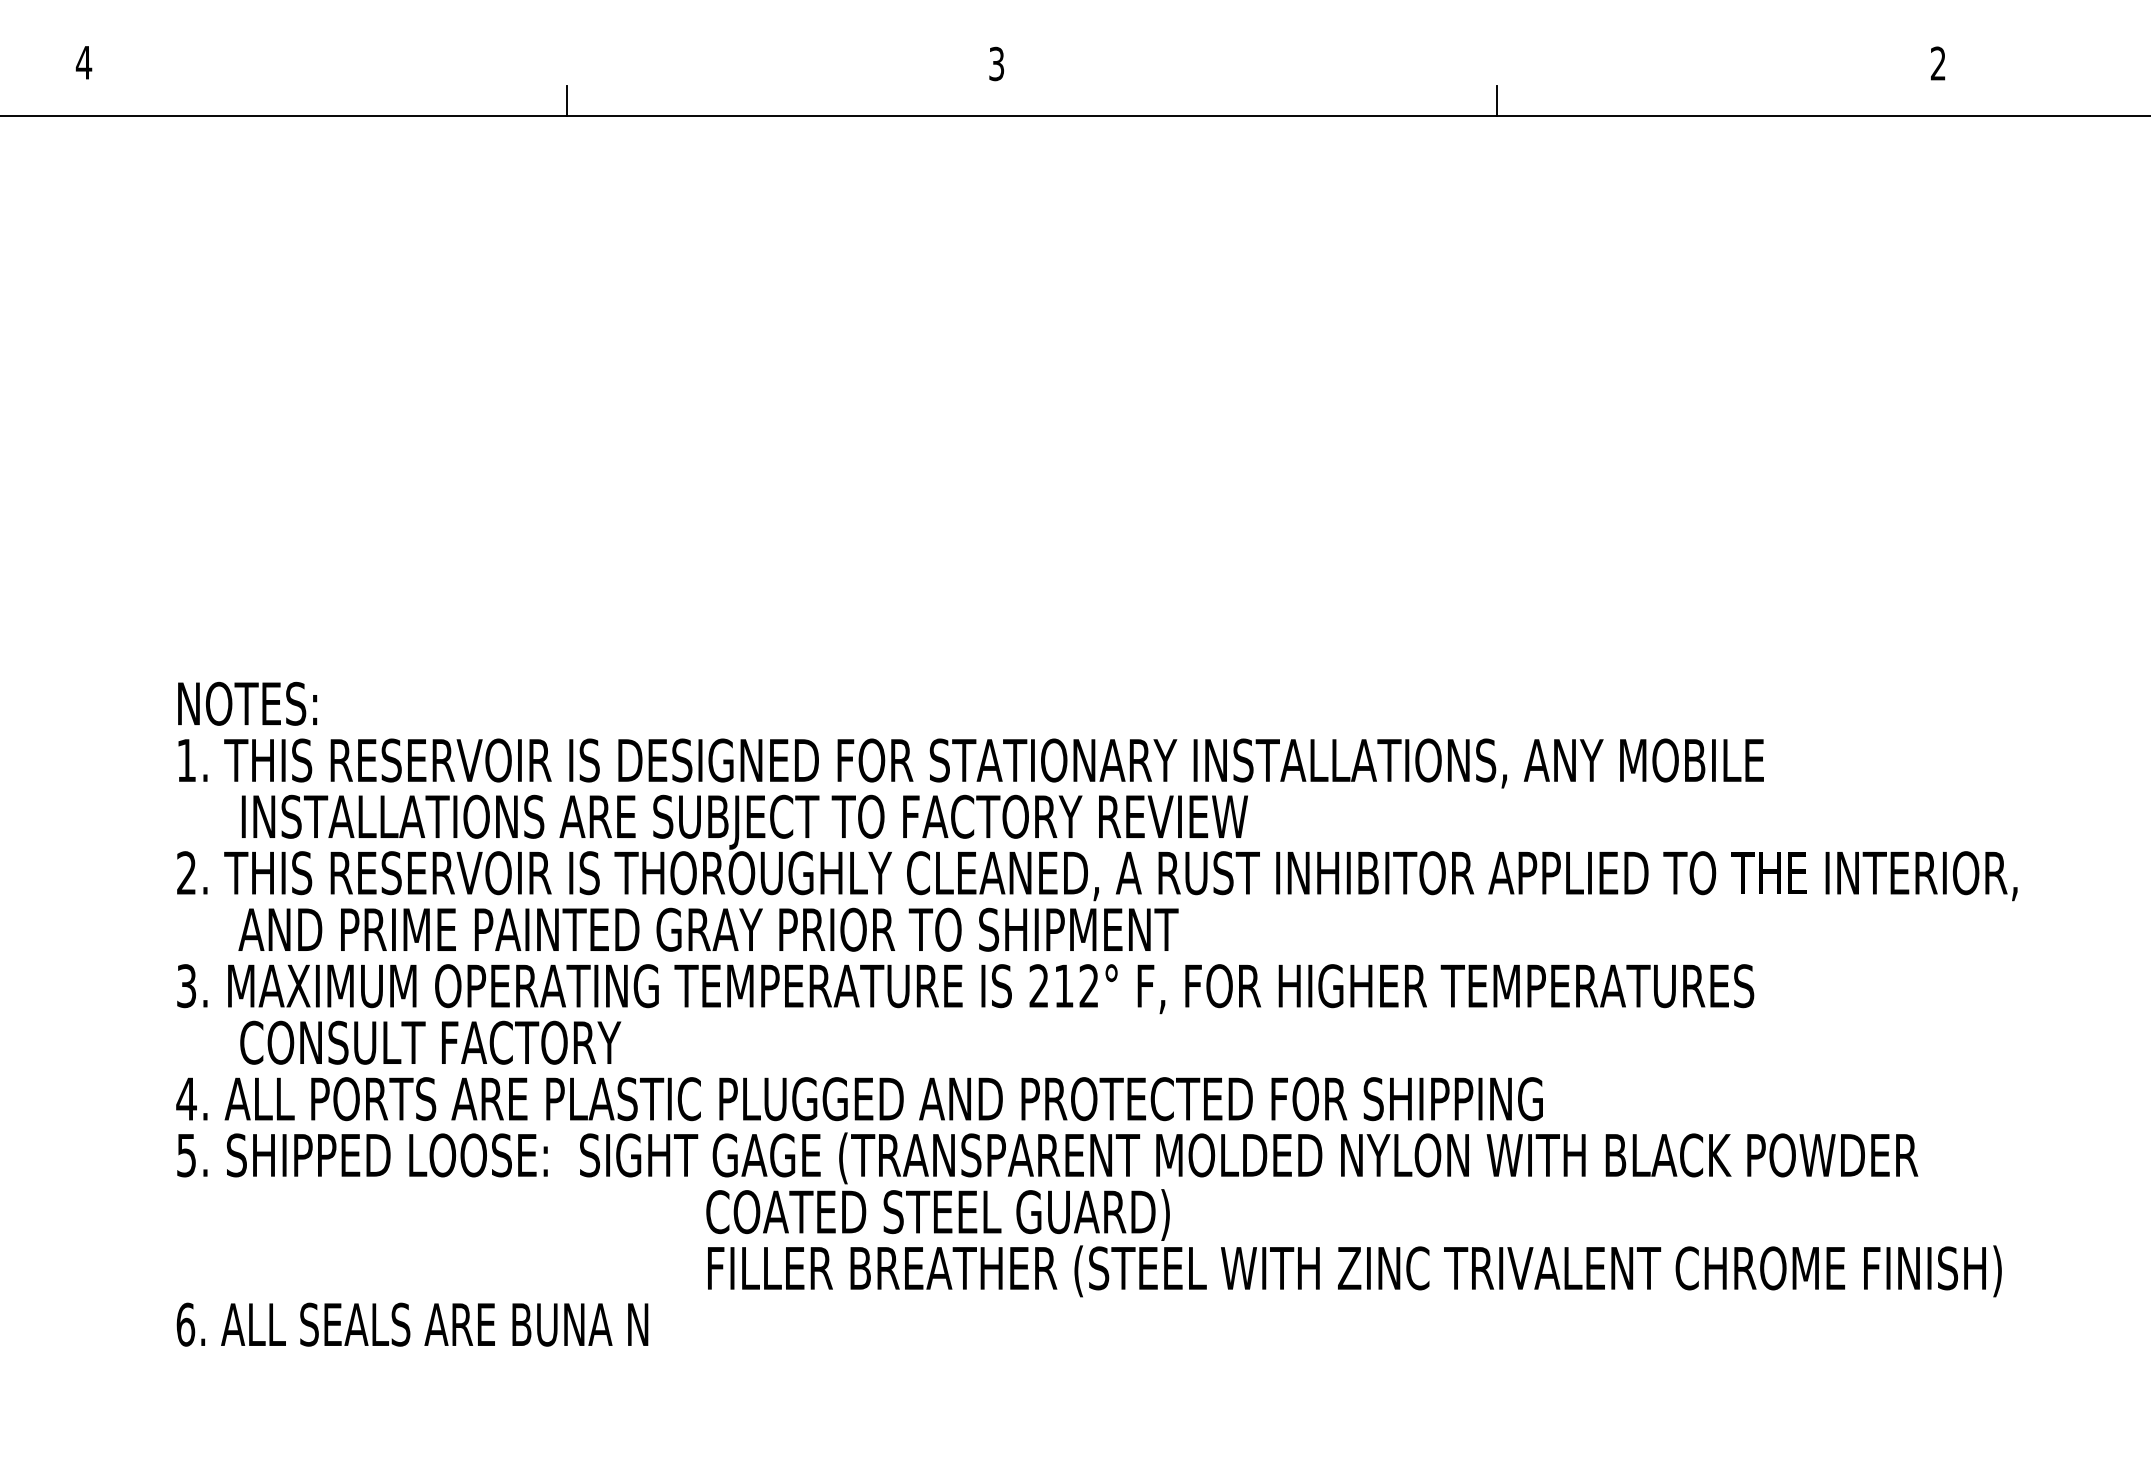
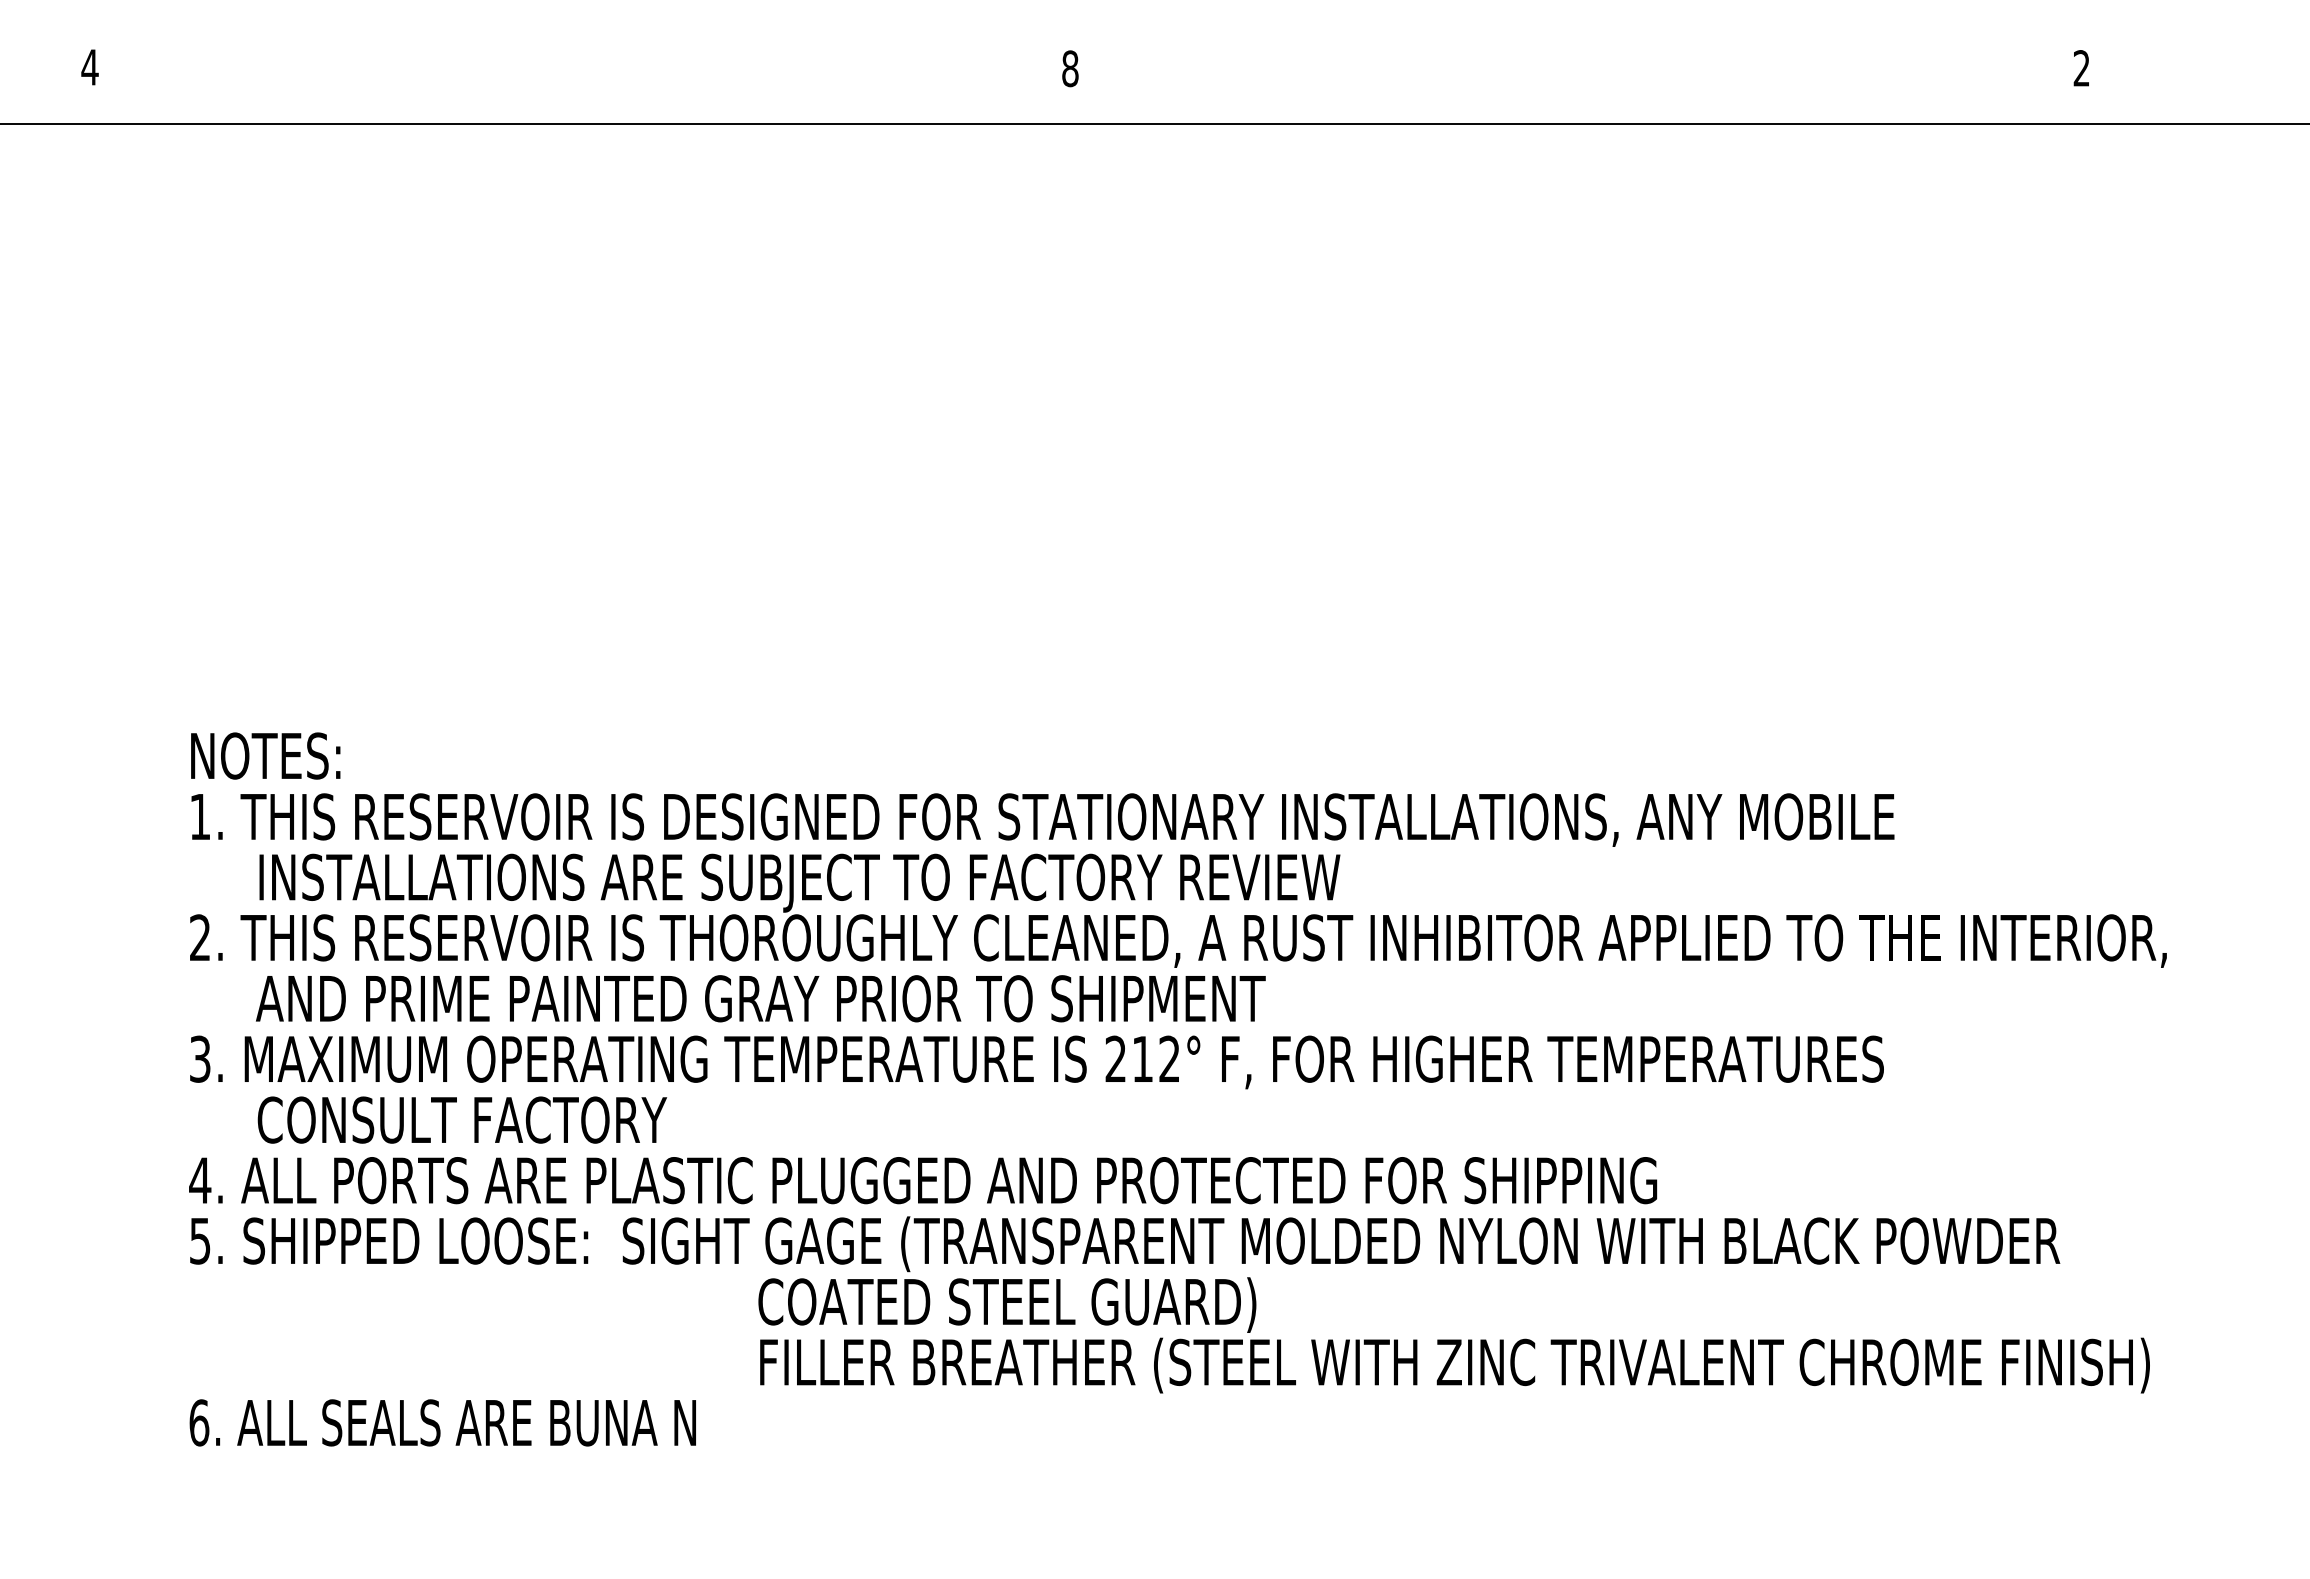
text: (996, 63) -> (1070, 68), 3 -> 8
line: (566, 100) -> (608, 108), removed
line: (1496, 100) -> (1607, 108), removed

